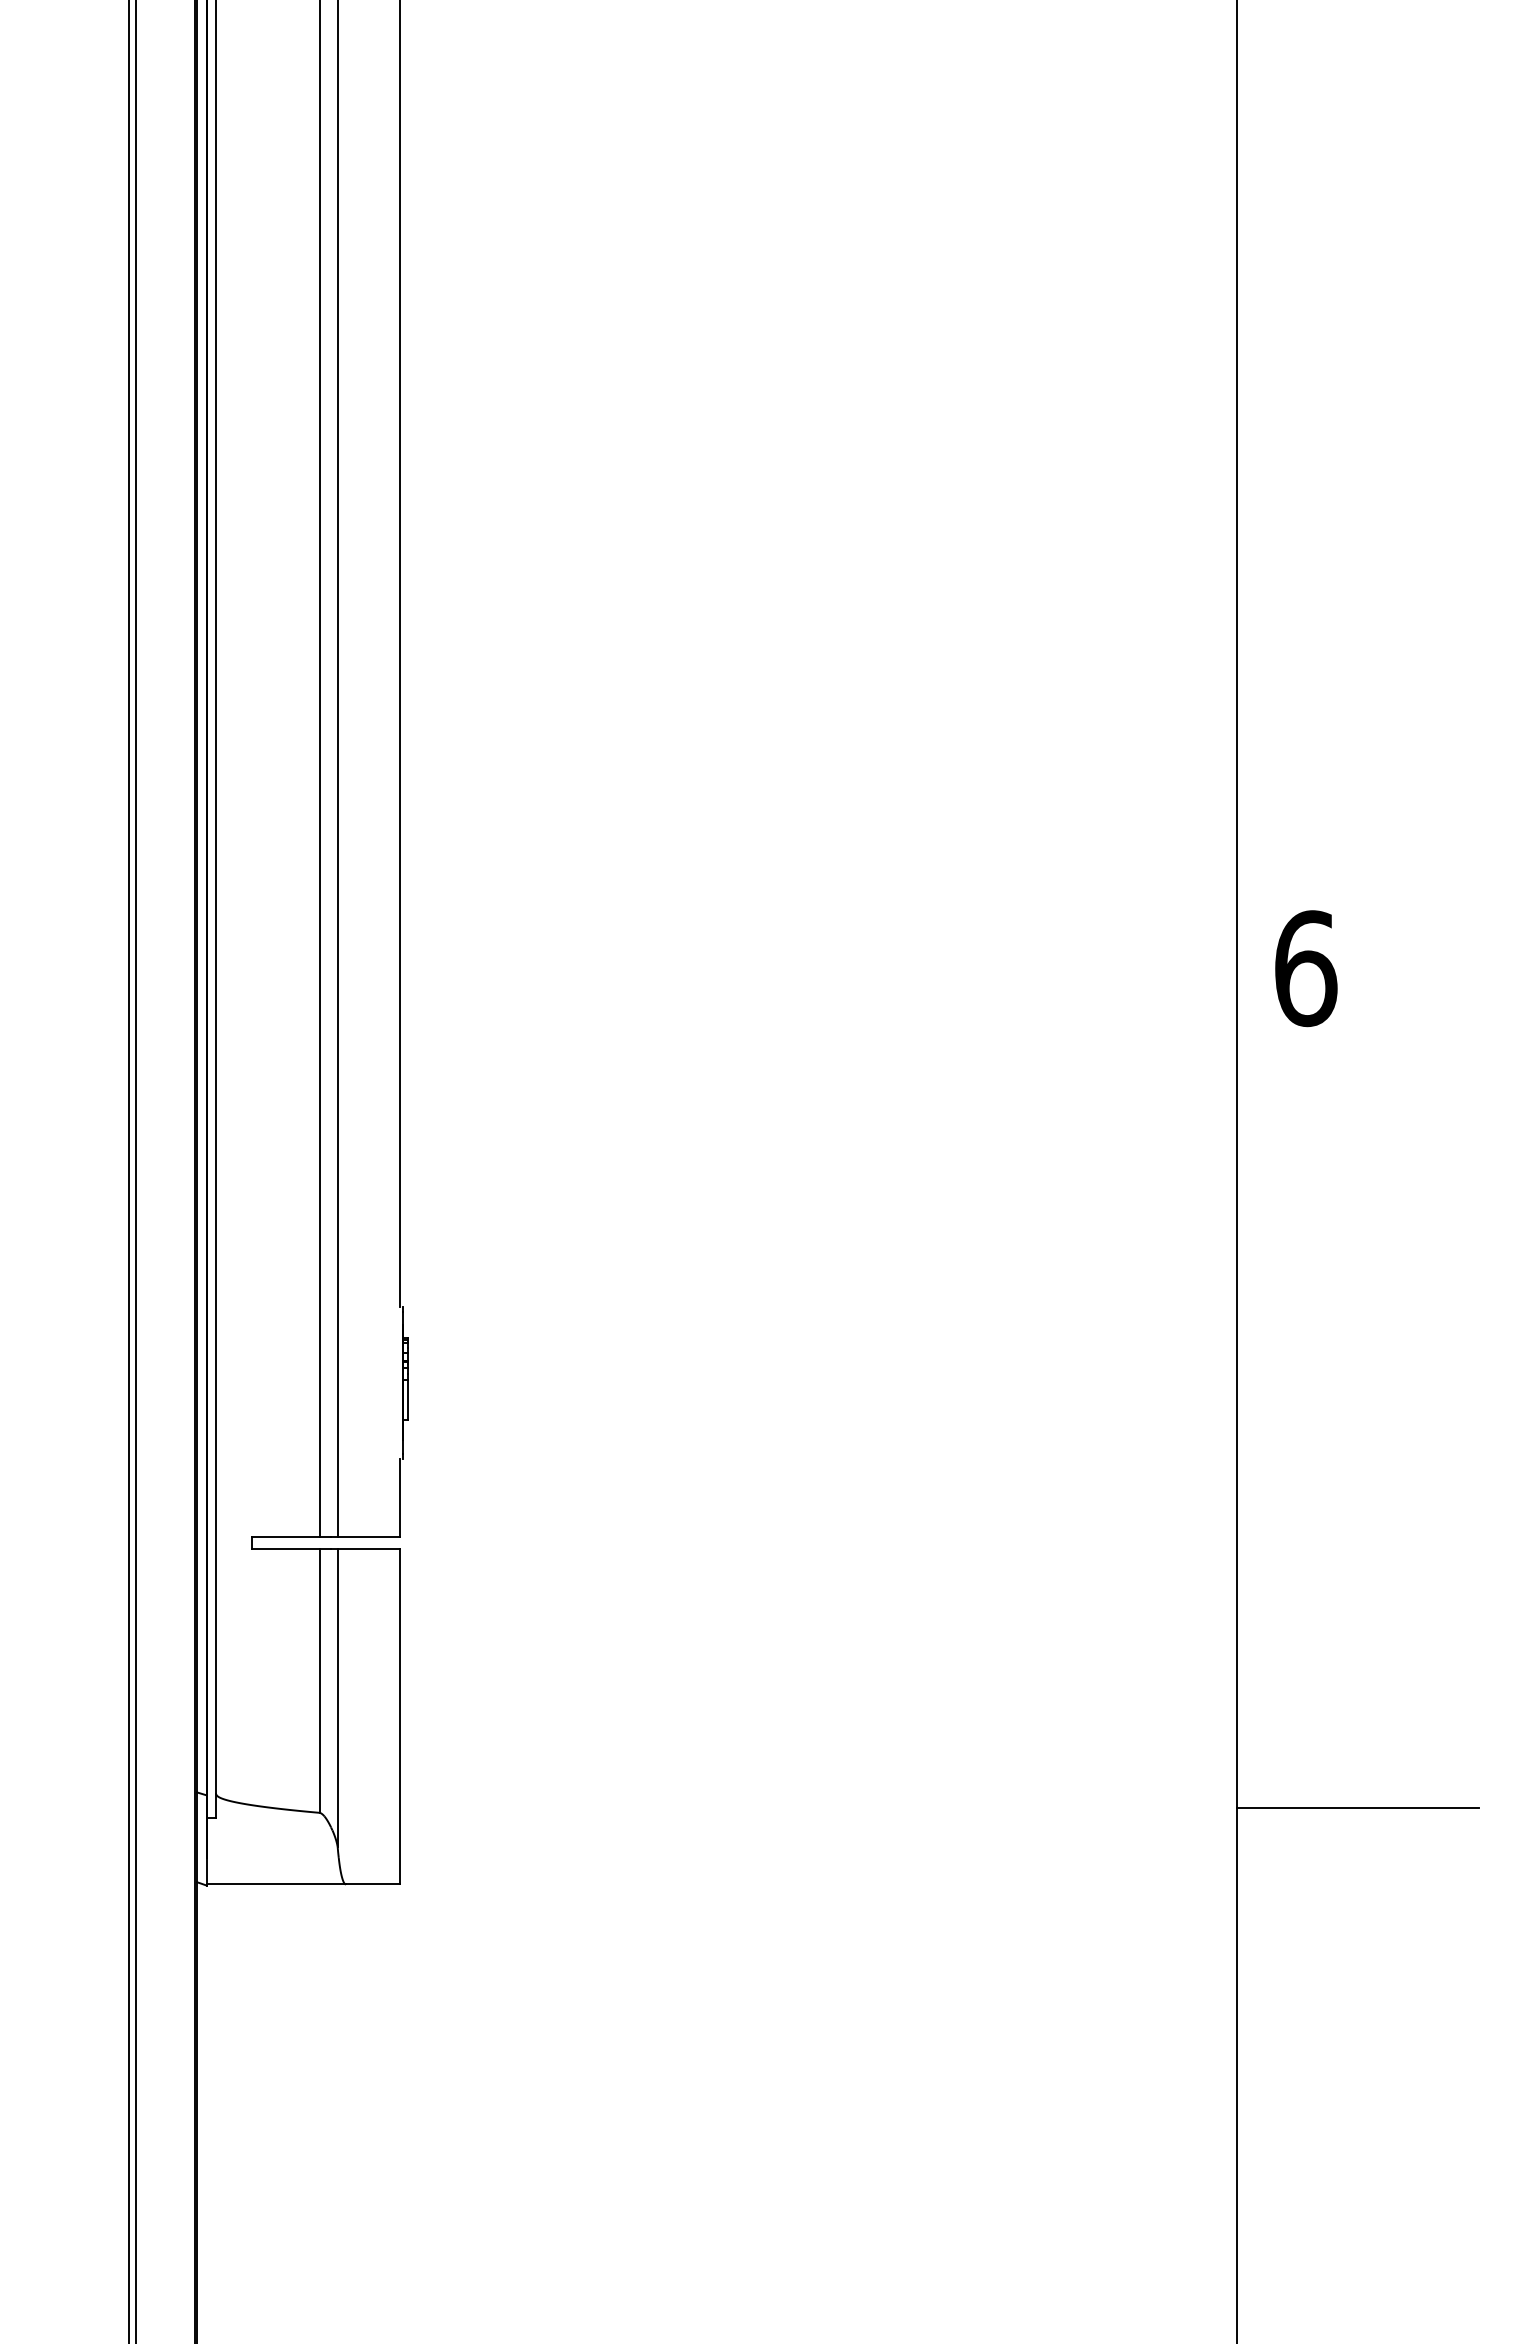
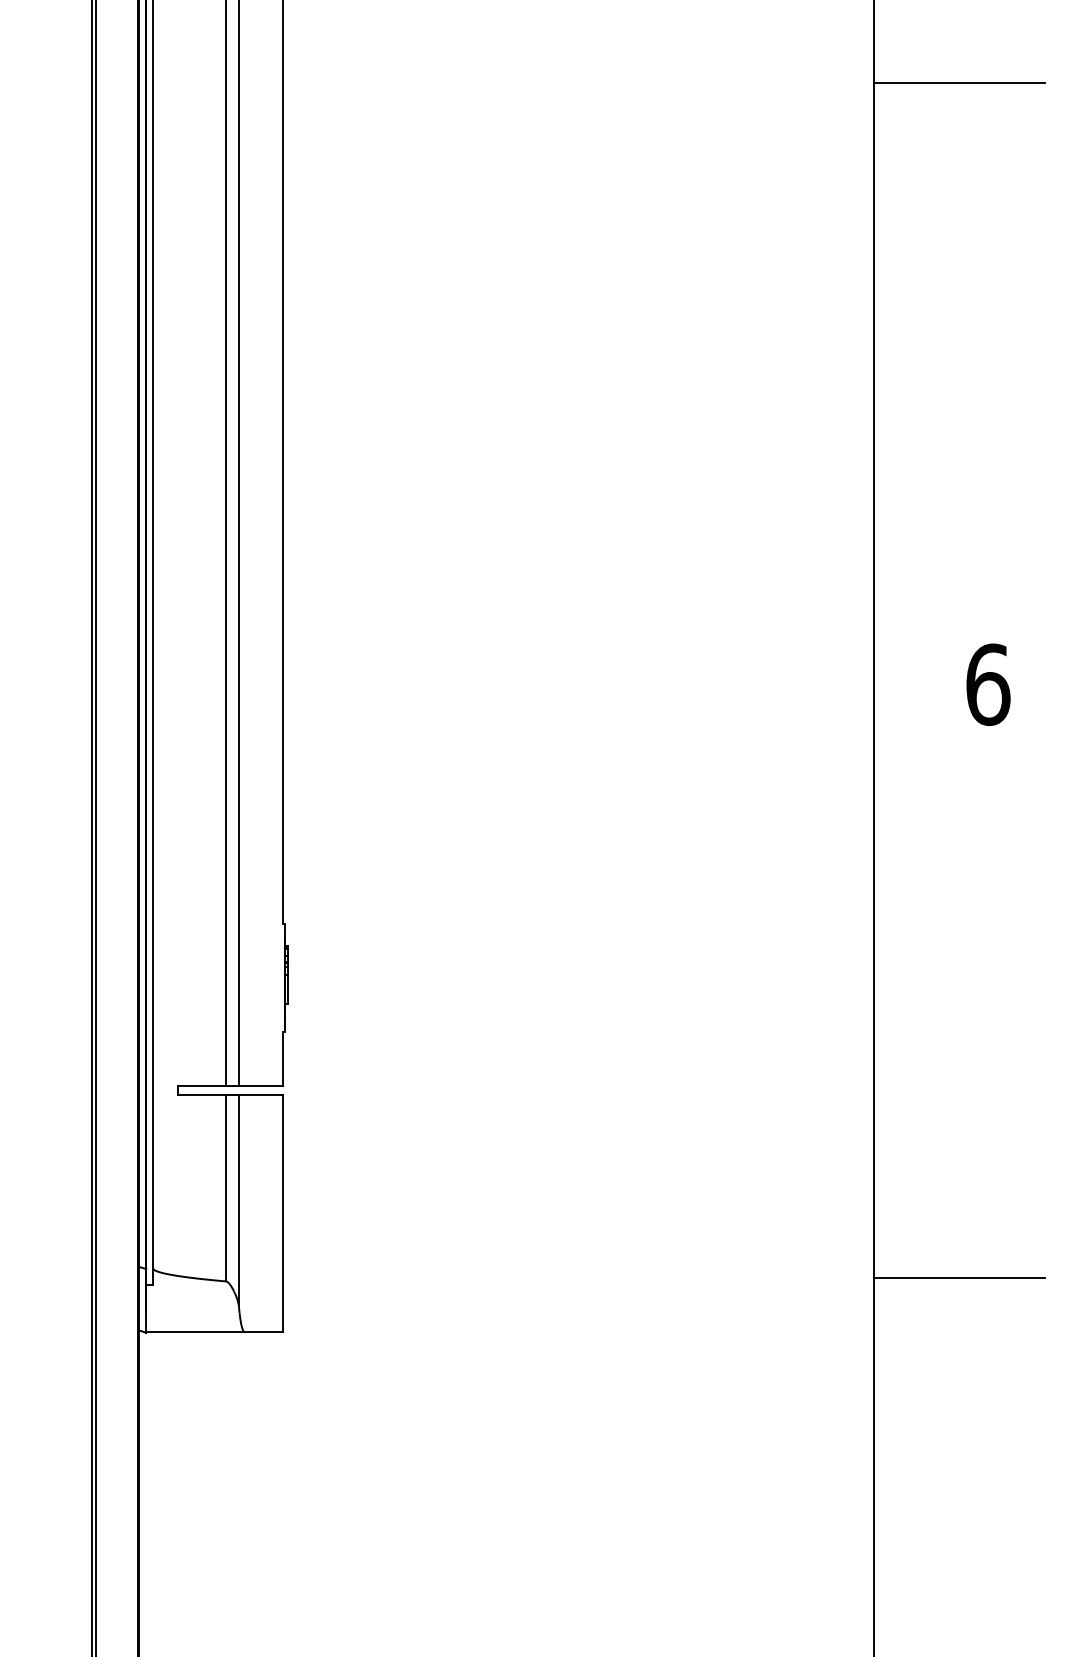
line: (1357, 117) -> (959, 83), added
text: (1306, 968) -> (988, 684), moved

